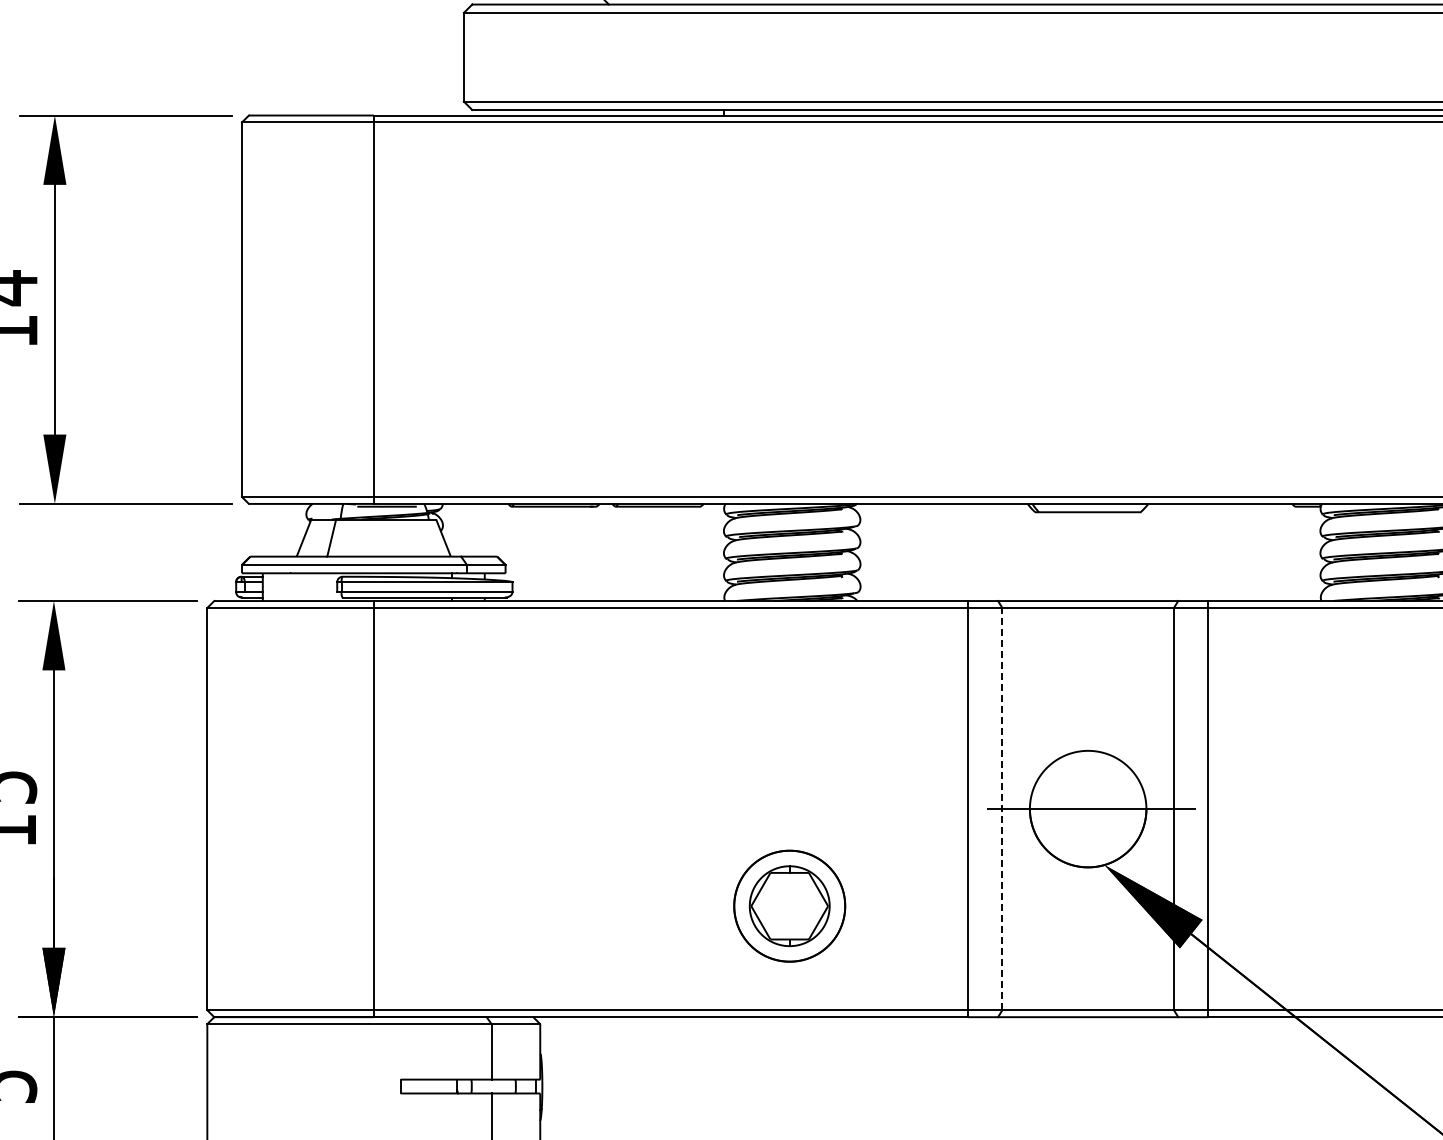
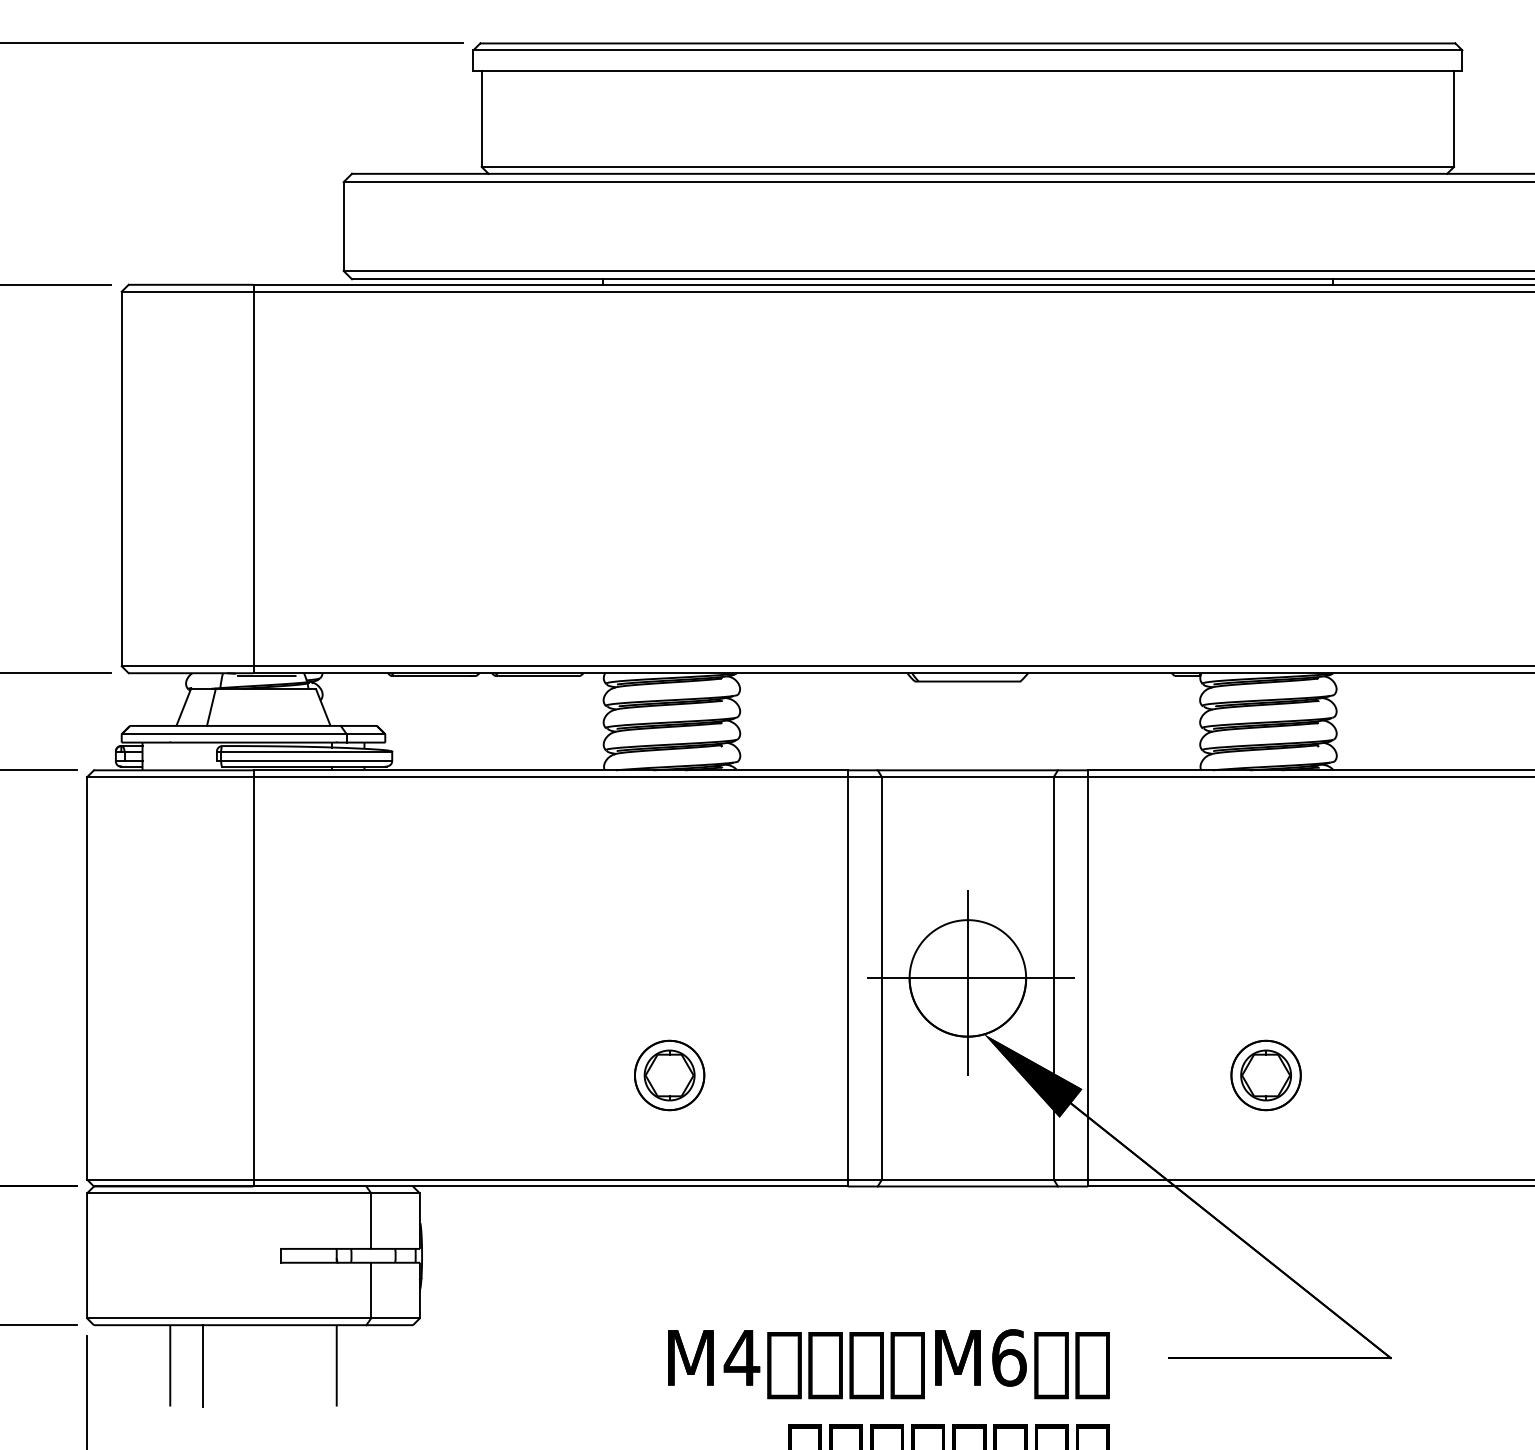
line: (1002, 808) -> (882, 977), dashed -> solid
line: (1087, 814) -> (967, 983), added
part: (789, 906) -> (669, 1075), size x0.62
part: (1385, 906) -> (1265, 1075), added

